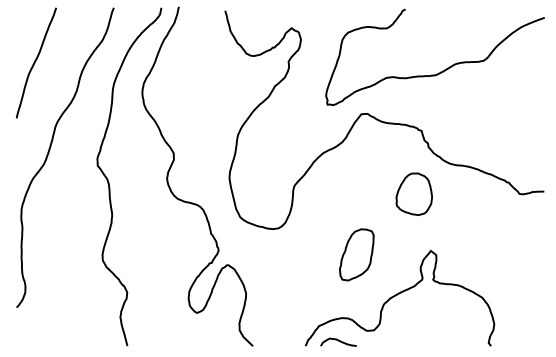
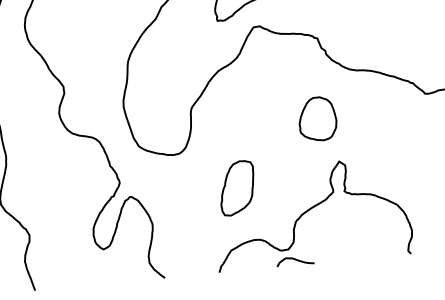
part: (413, 193) -> (316, 118), moved
part: (356, 254) -> (236, 187), moved
curve: (338, 341) -> (295, 260), moved

